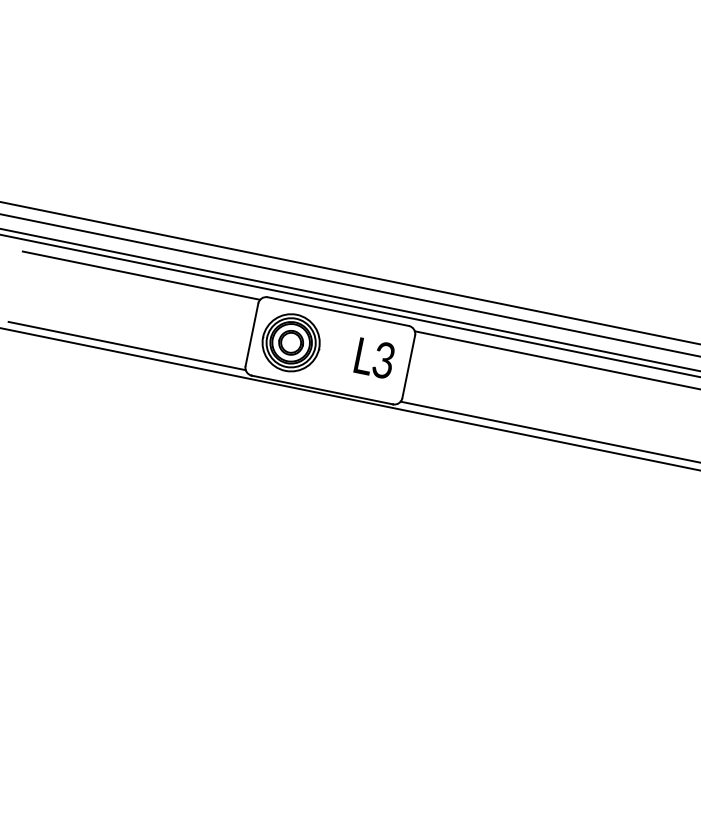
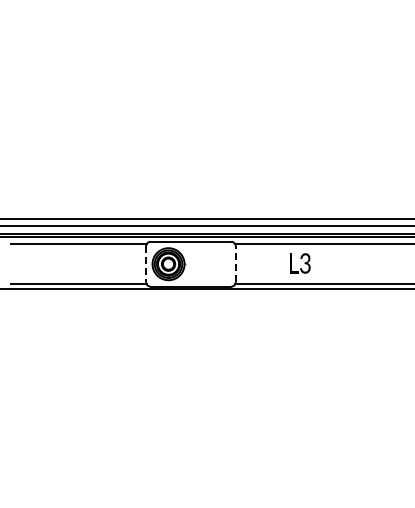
line: (252, 335) -> (146, 264), solid -> dashed
text: (375, 358) -> (300, 263), moved
line: (408, 367) -> (235, 264), solid -> dashed

